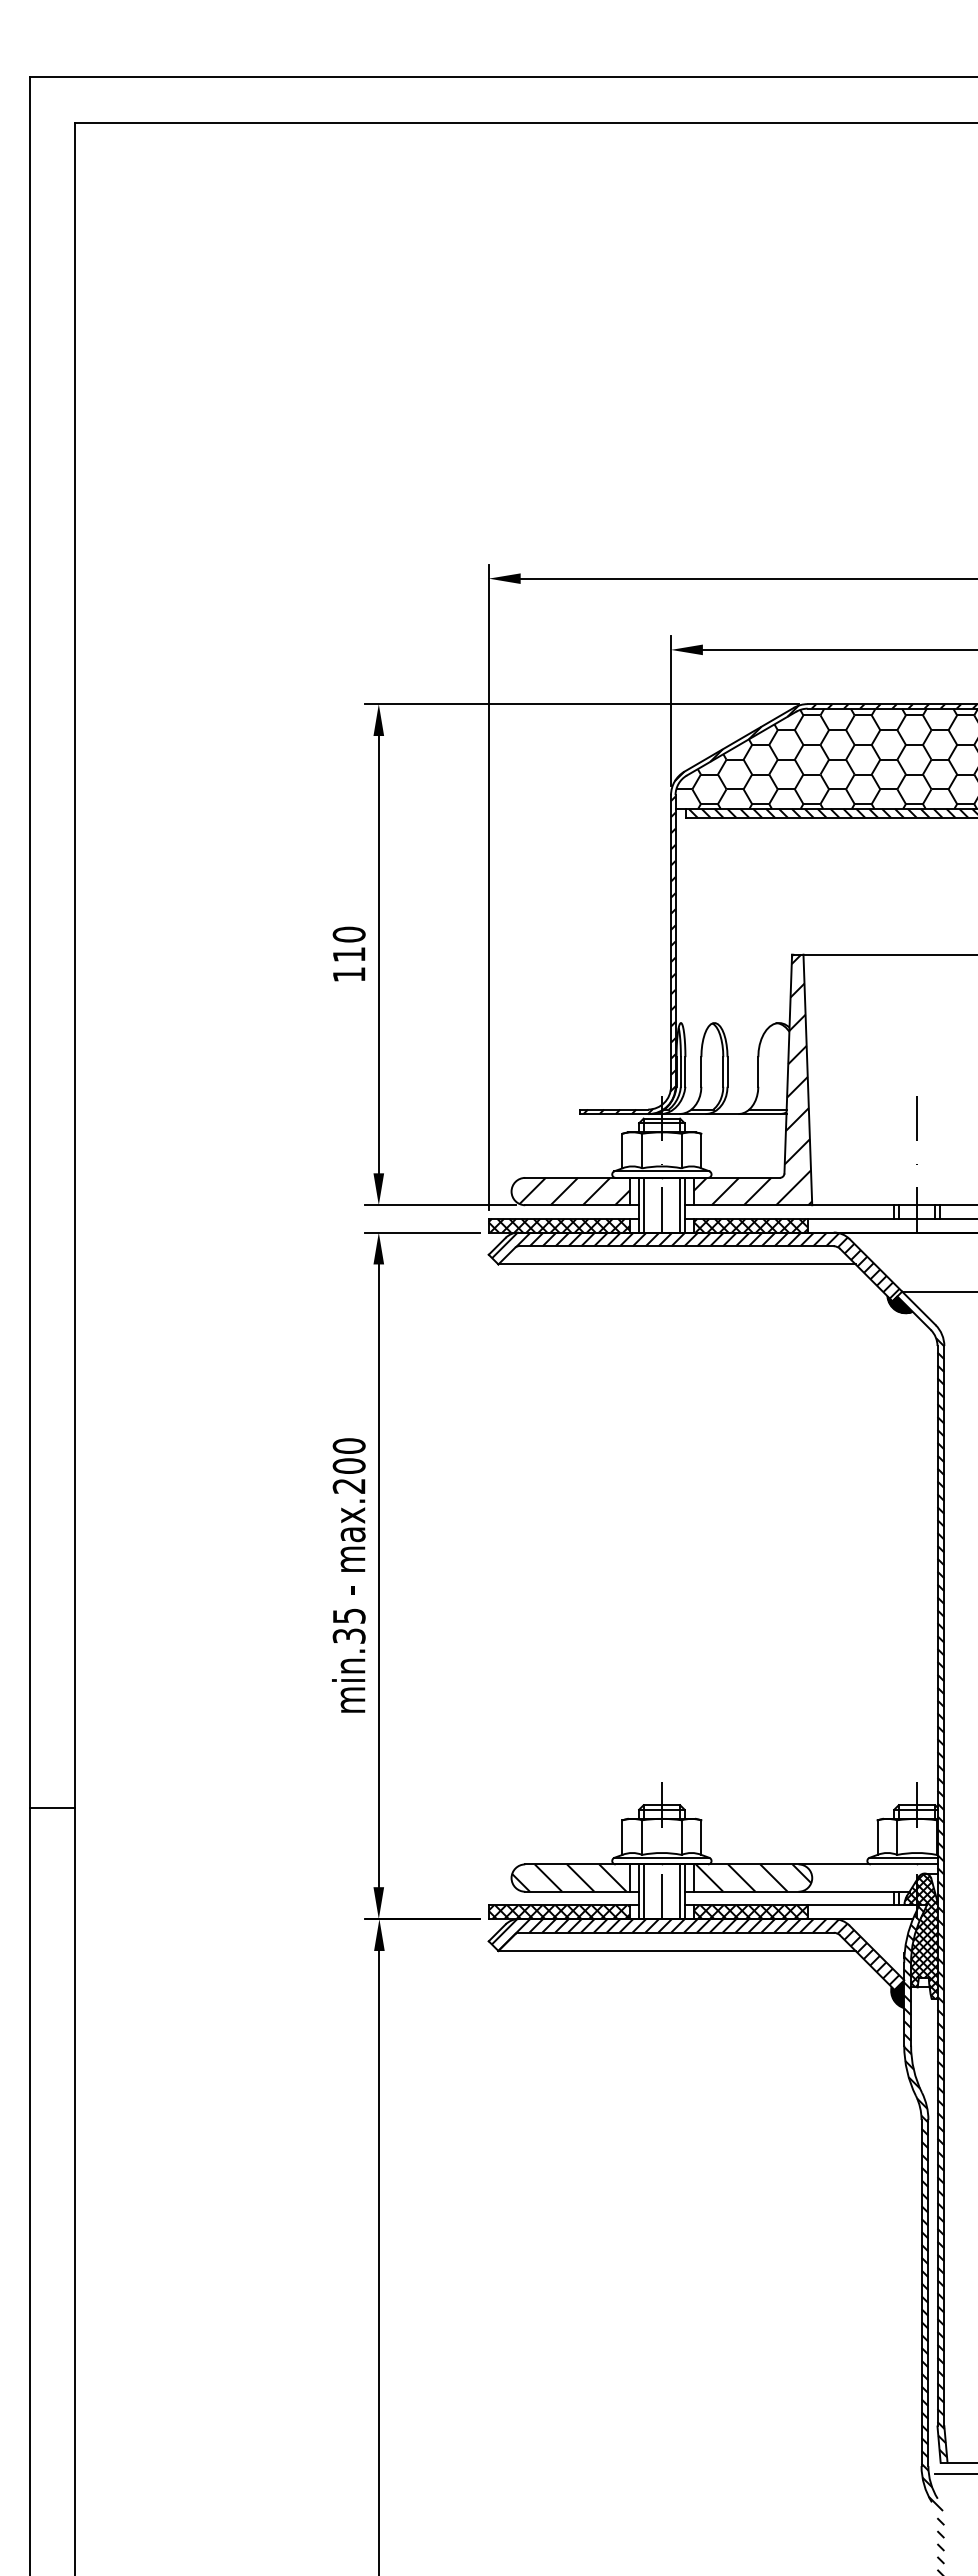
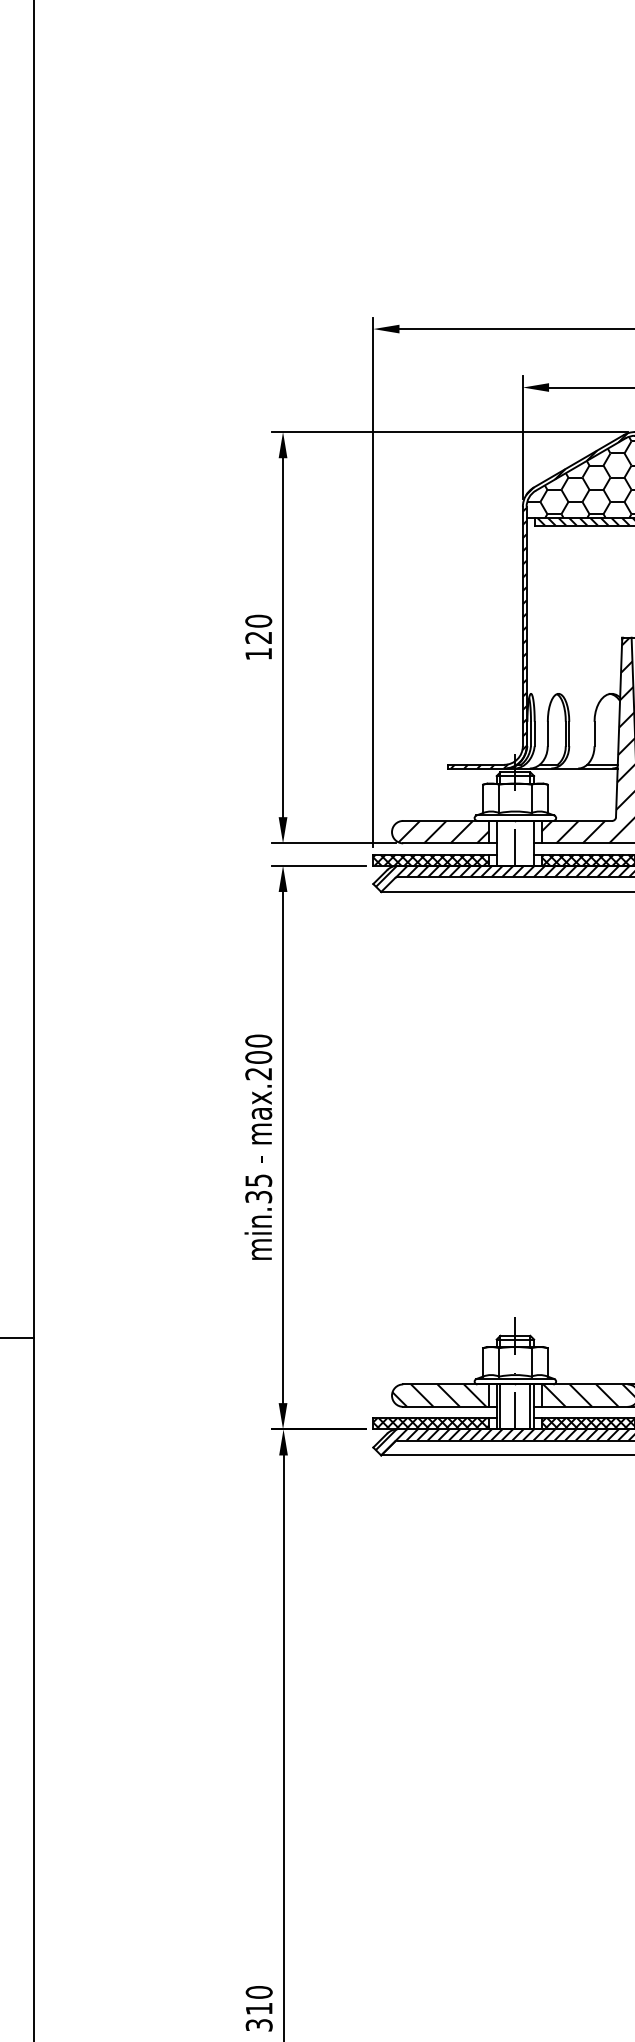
text: (348, 954) -> (258, 637), 110 -> 120
line: (643, 1204) -> (500, 842), removed
line: (680, 1204) -> (530, 842), removed

